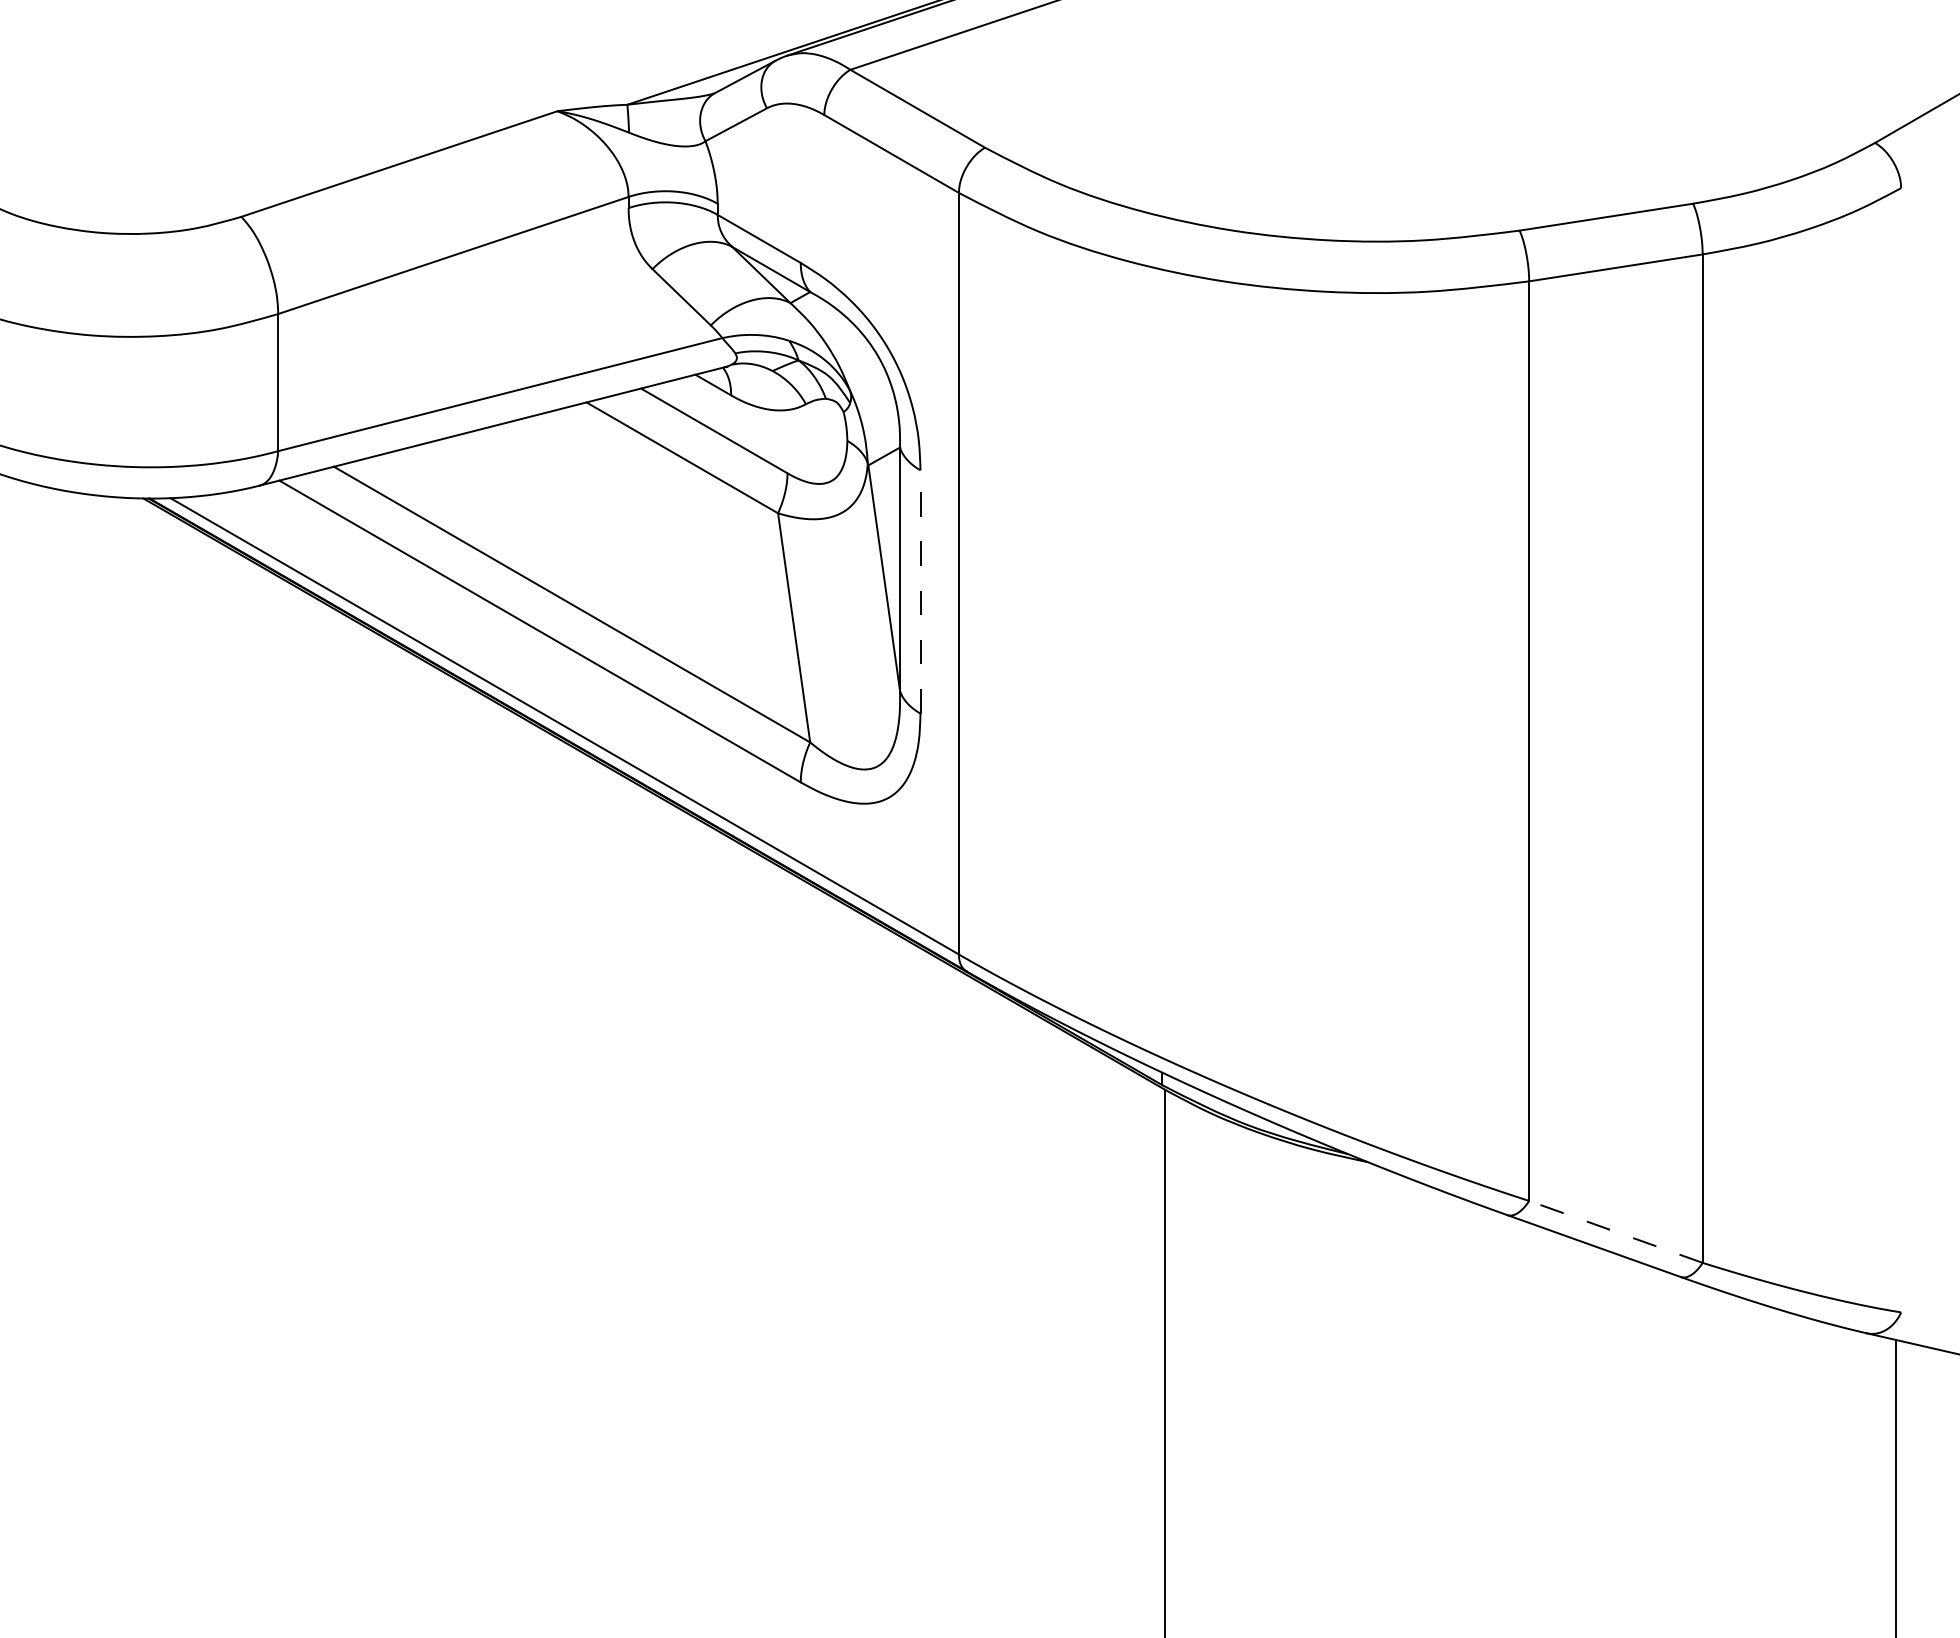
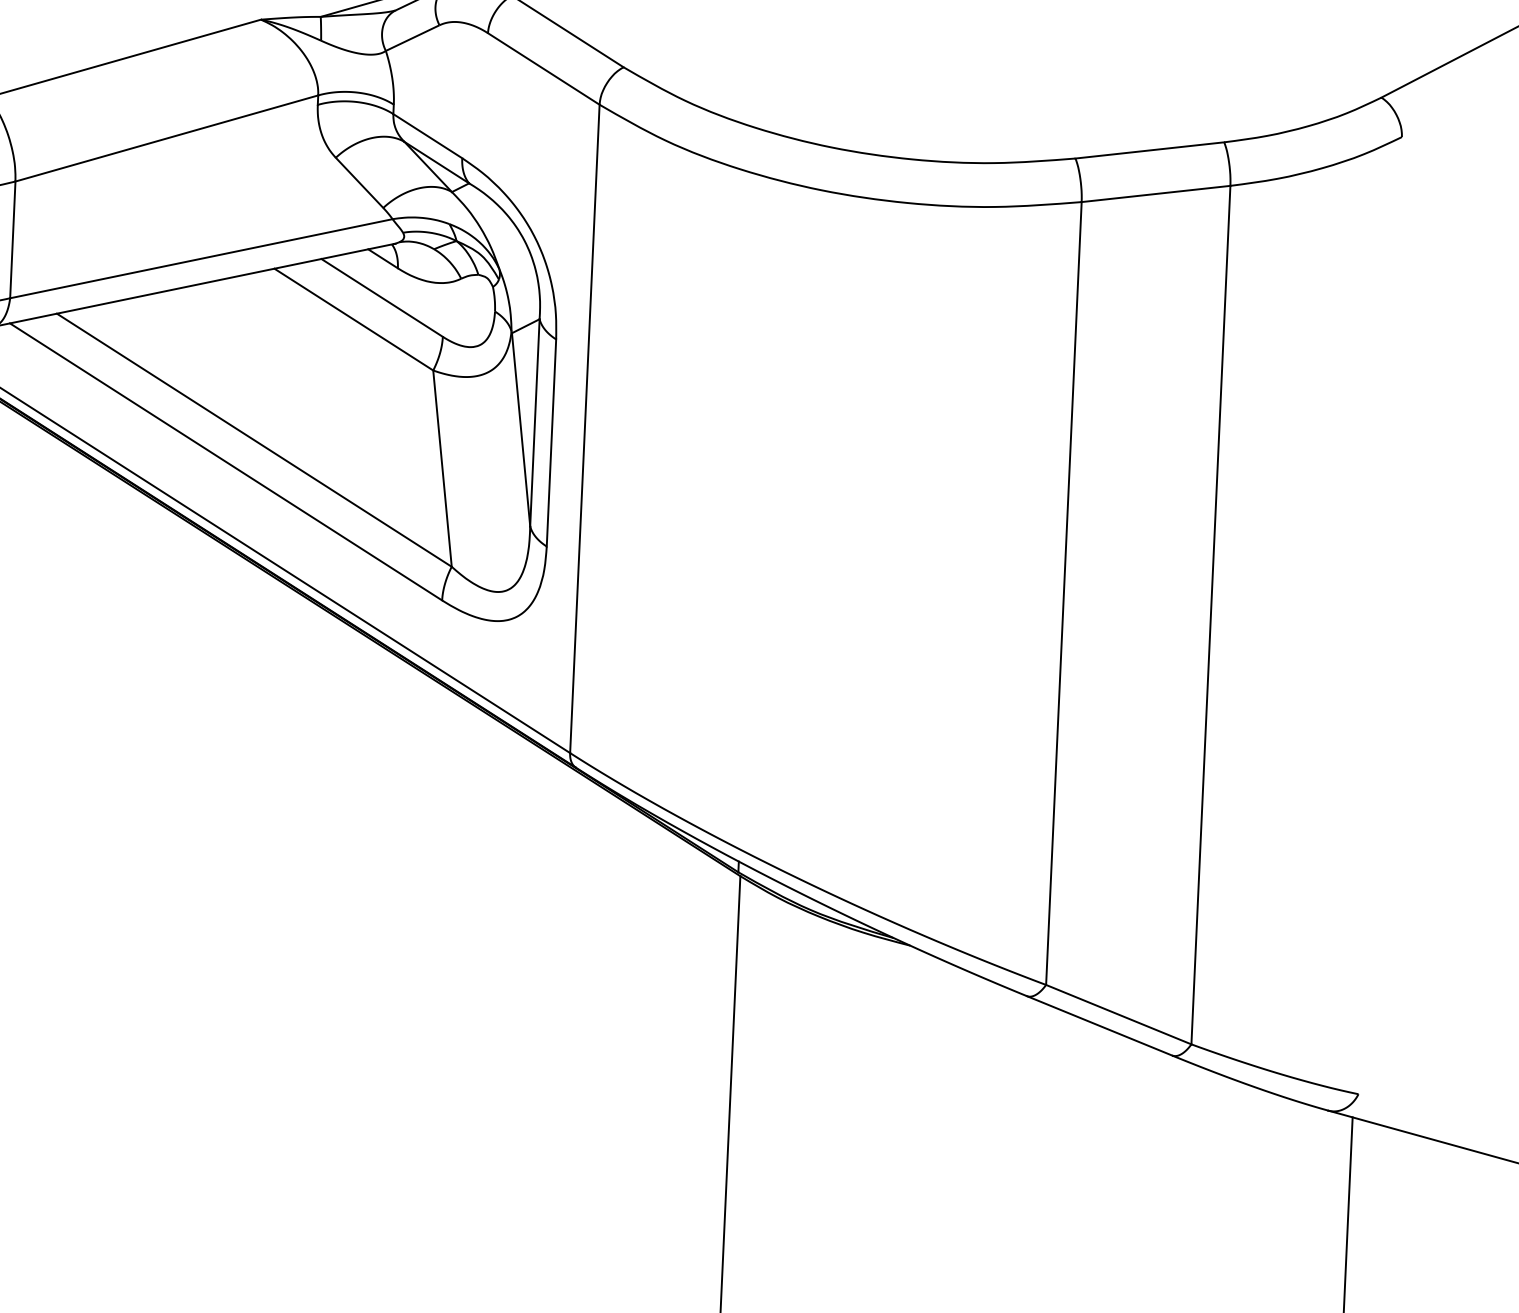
line: (920, 591) -> (551, 442), dashed -> solid
line: (1615, 1231) -> (1118, 1014), dashed -> solid

